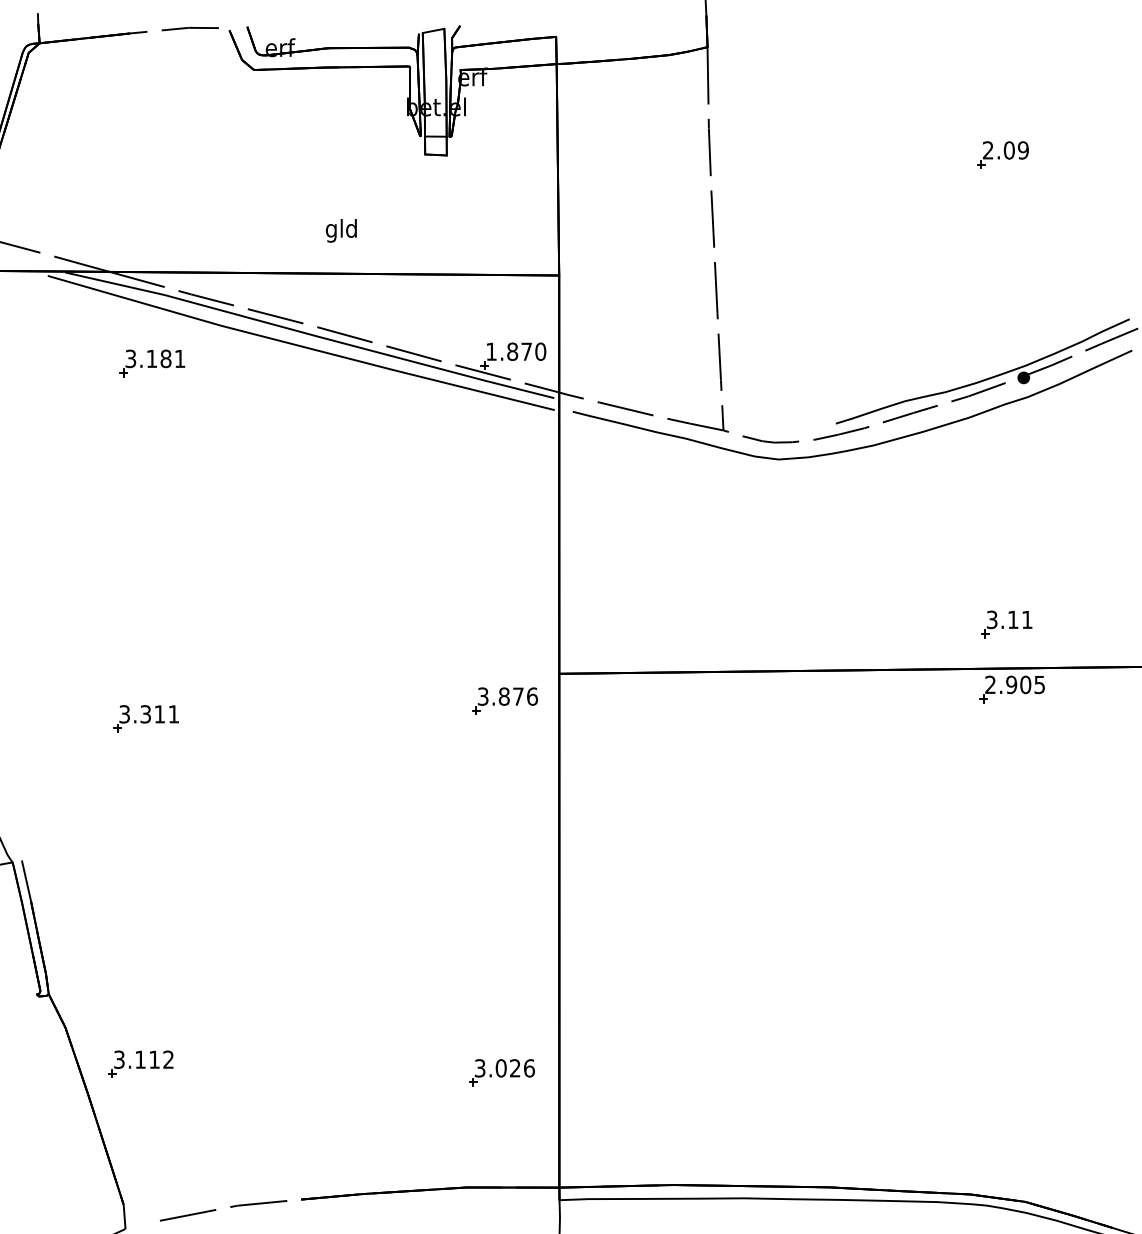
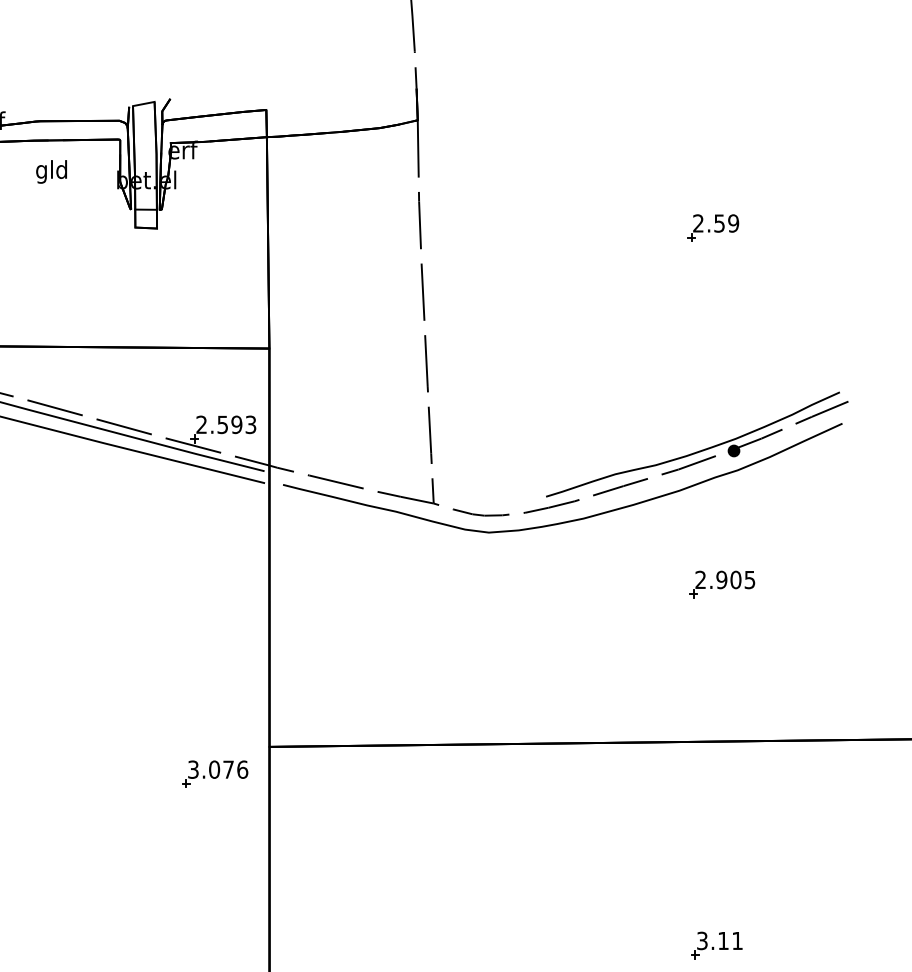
text: (1008, 150) -> (718, 223), 2.09 -> 2.59
text: (341, 230) -> (51, 171), moved
text: (516, 351) -> (226, 424), 1.870 -> 2.593
part: (1006, 624) -> (716, 945), moved
part: (1011, 689) -> (721, 584), moved
text: (503, 696) -> (213, 769), 3.876 -> 3.076

